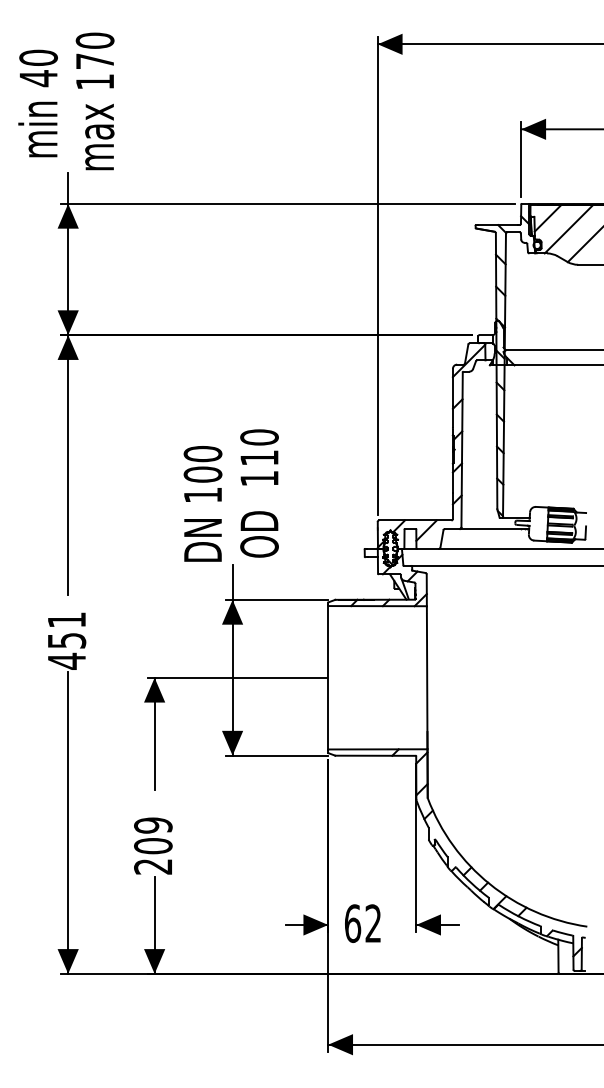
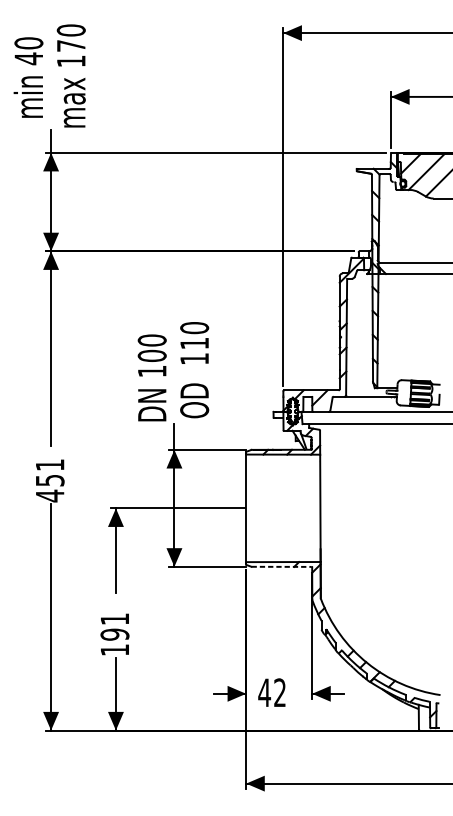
line: (375, 755) -> (281, 566), solid -> dashed
text: (153, 845) -> (115, 634), 209 -> 191
text: (352, 923) -> (264, 692), 62 -> 42

